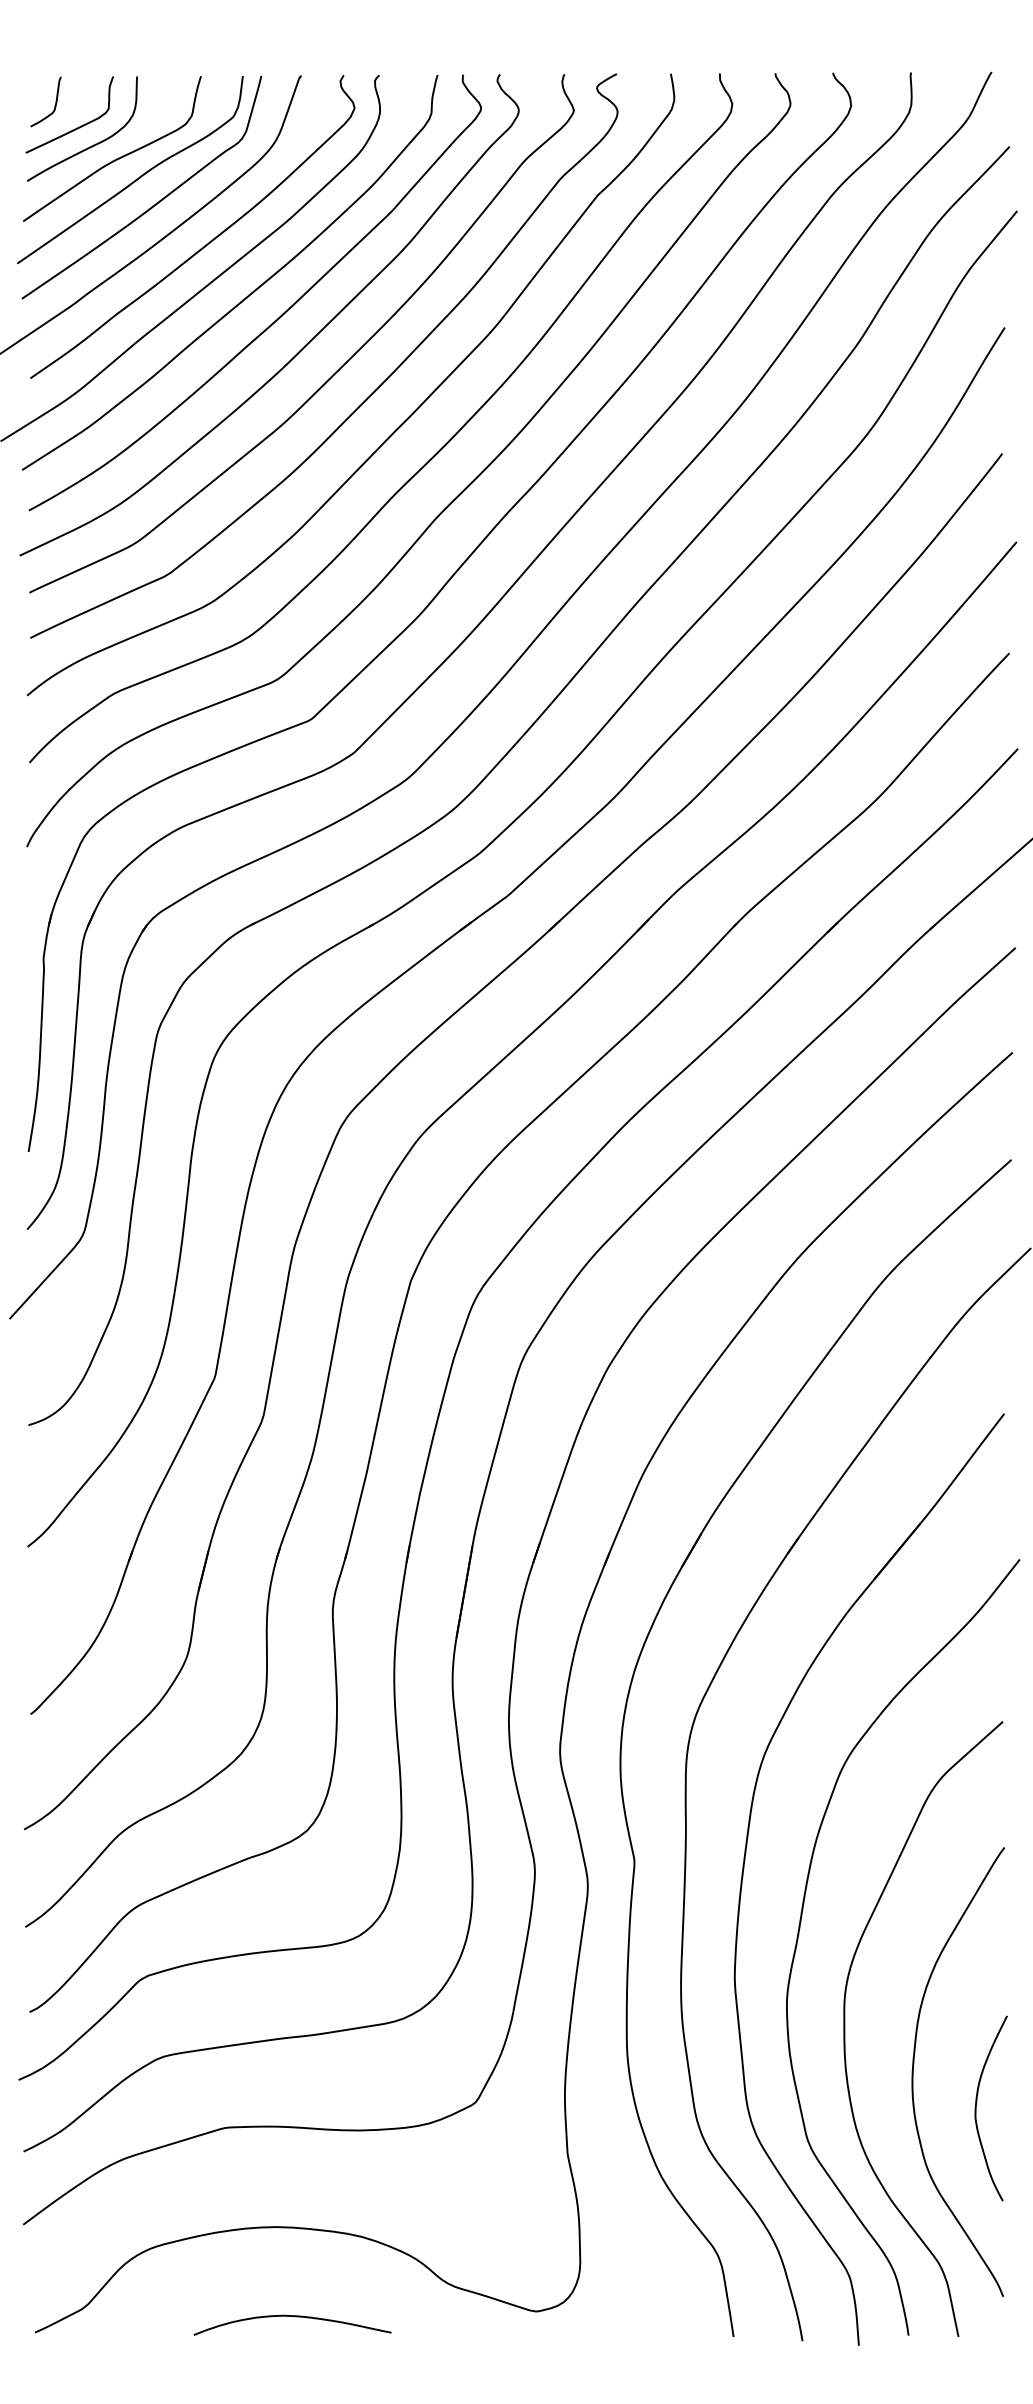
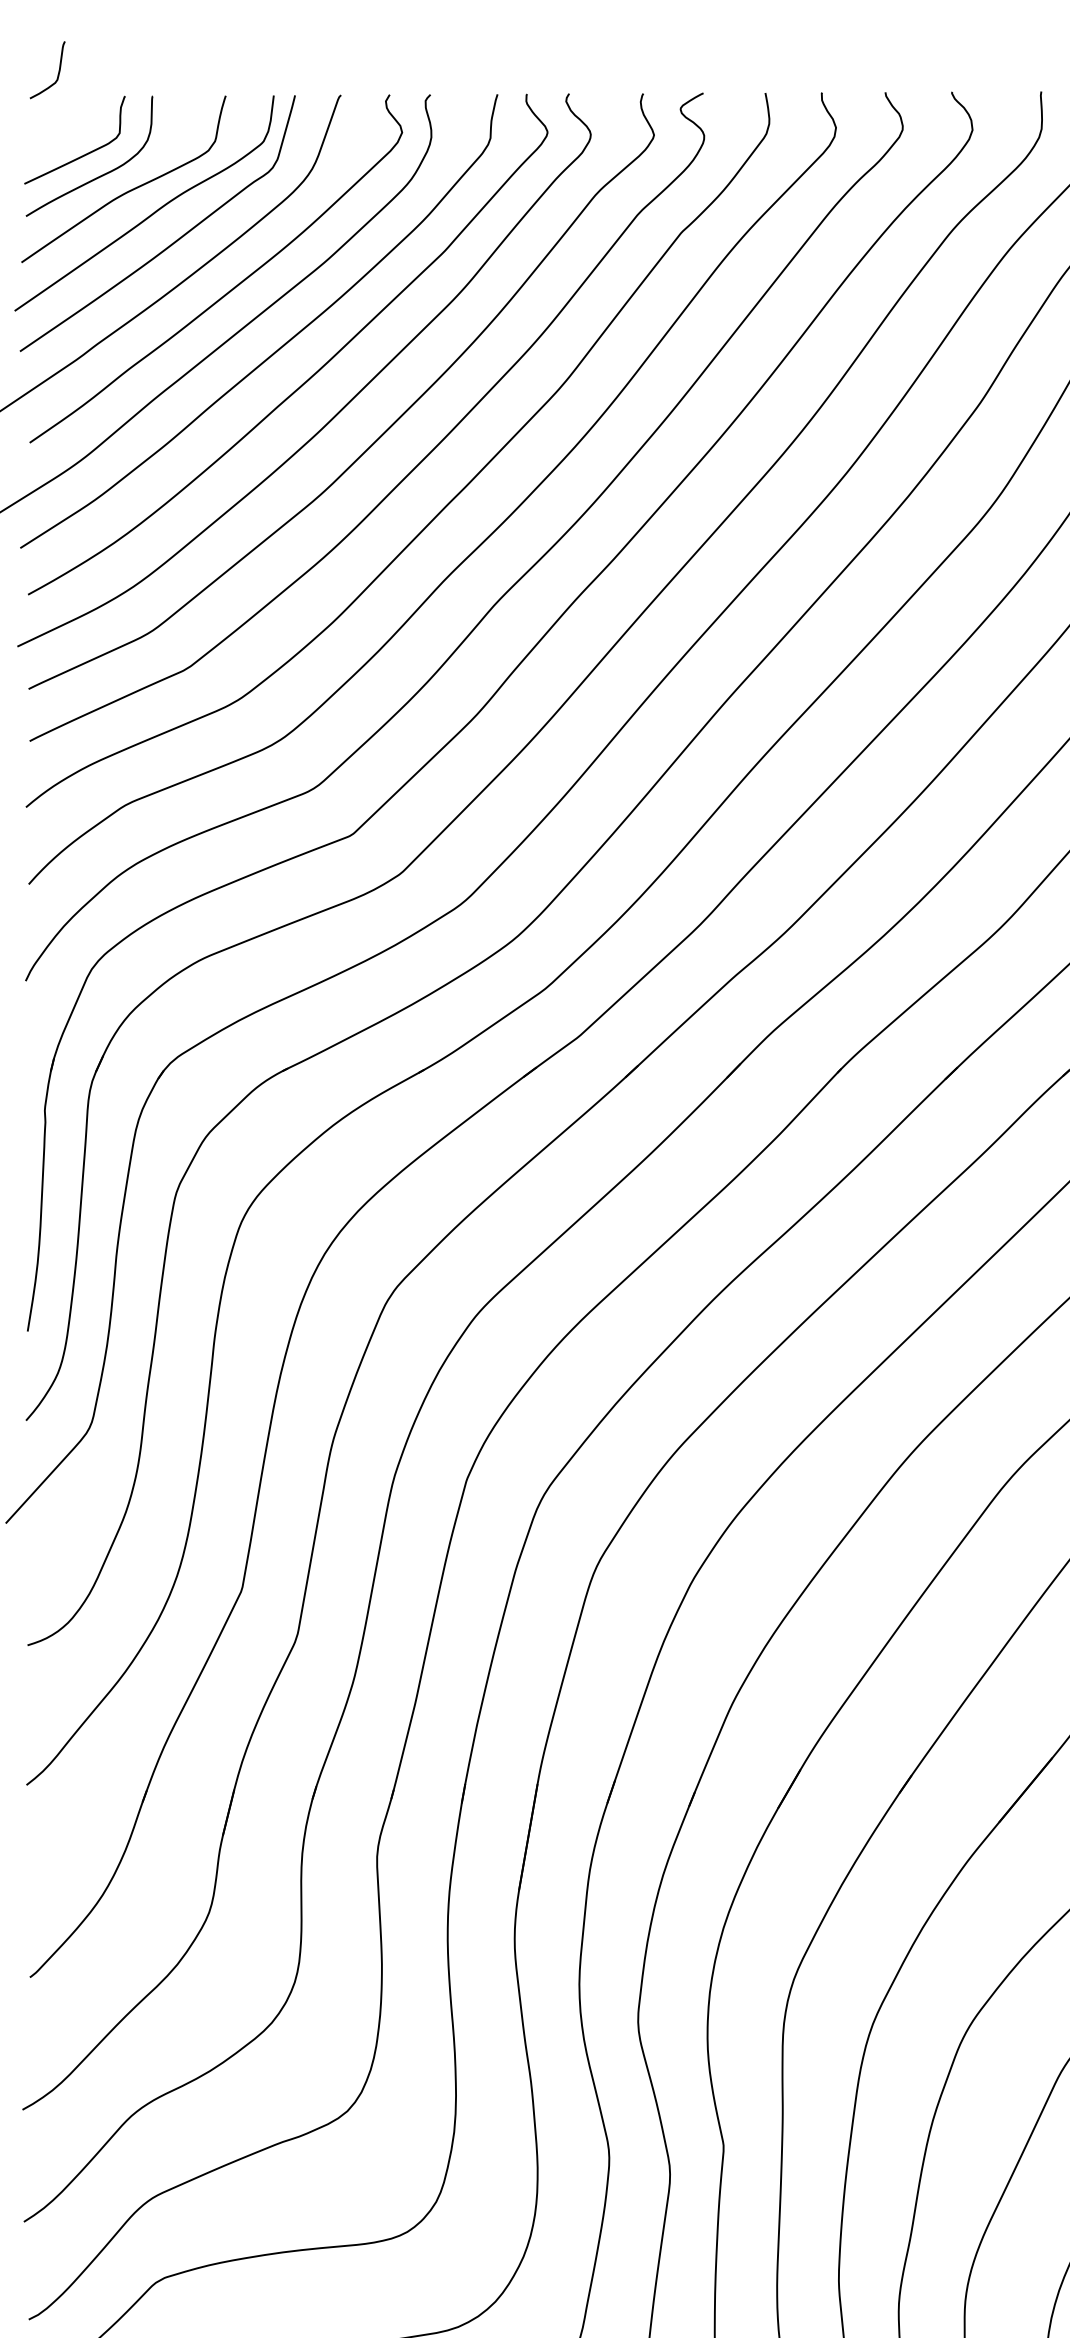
curve: (54, 105) -> (57, 74), moved

